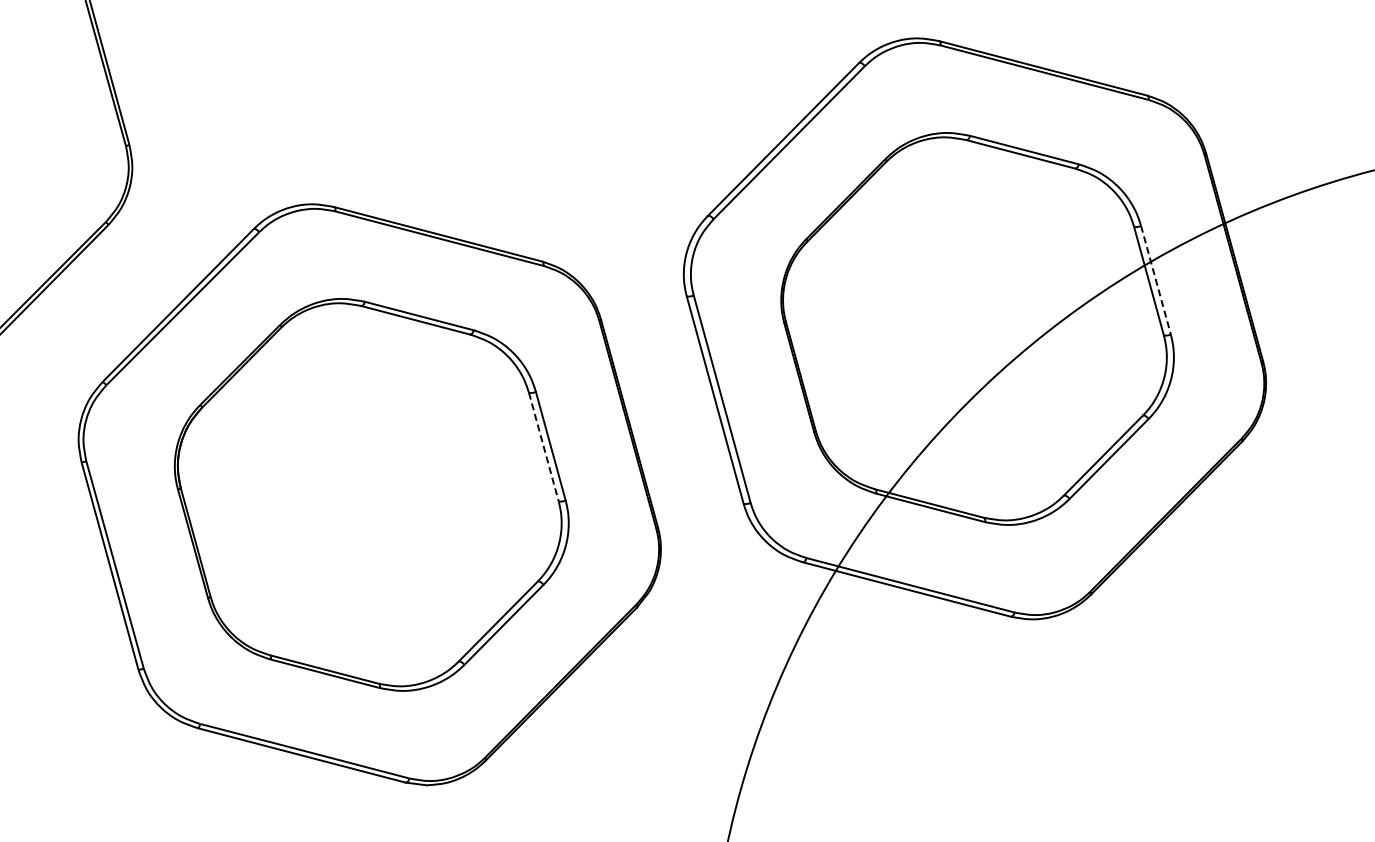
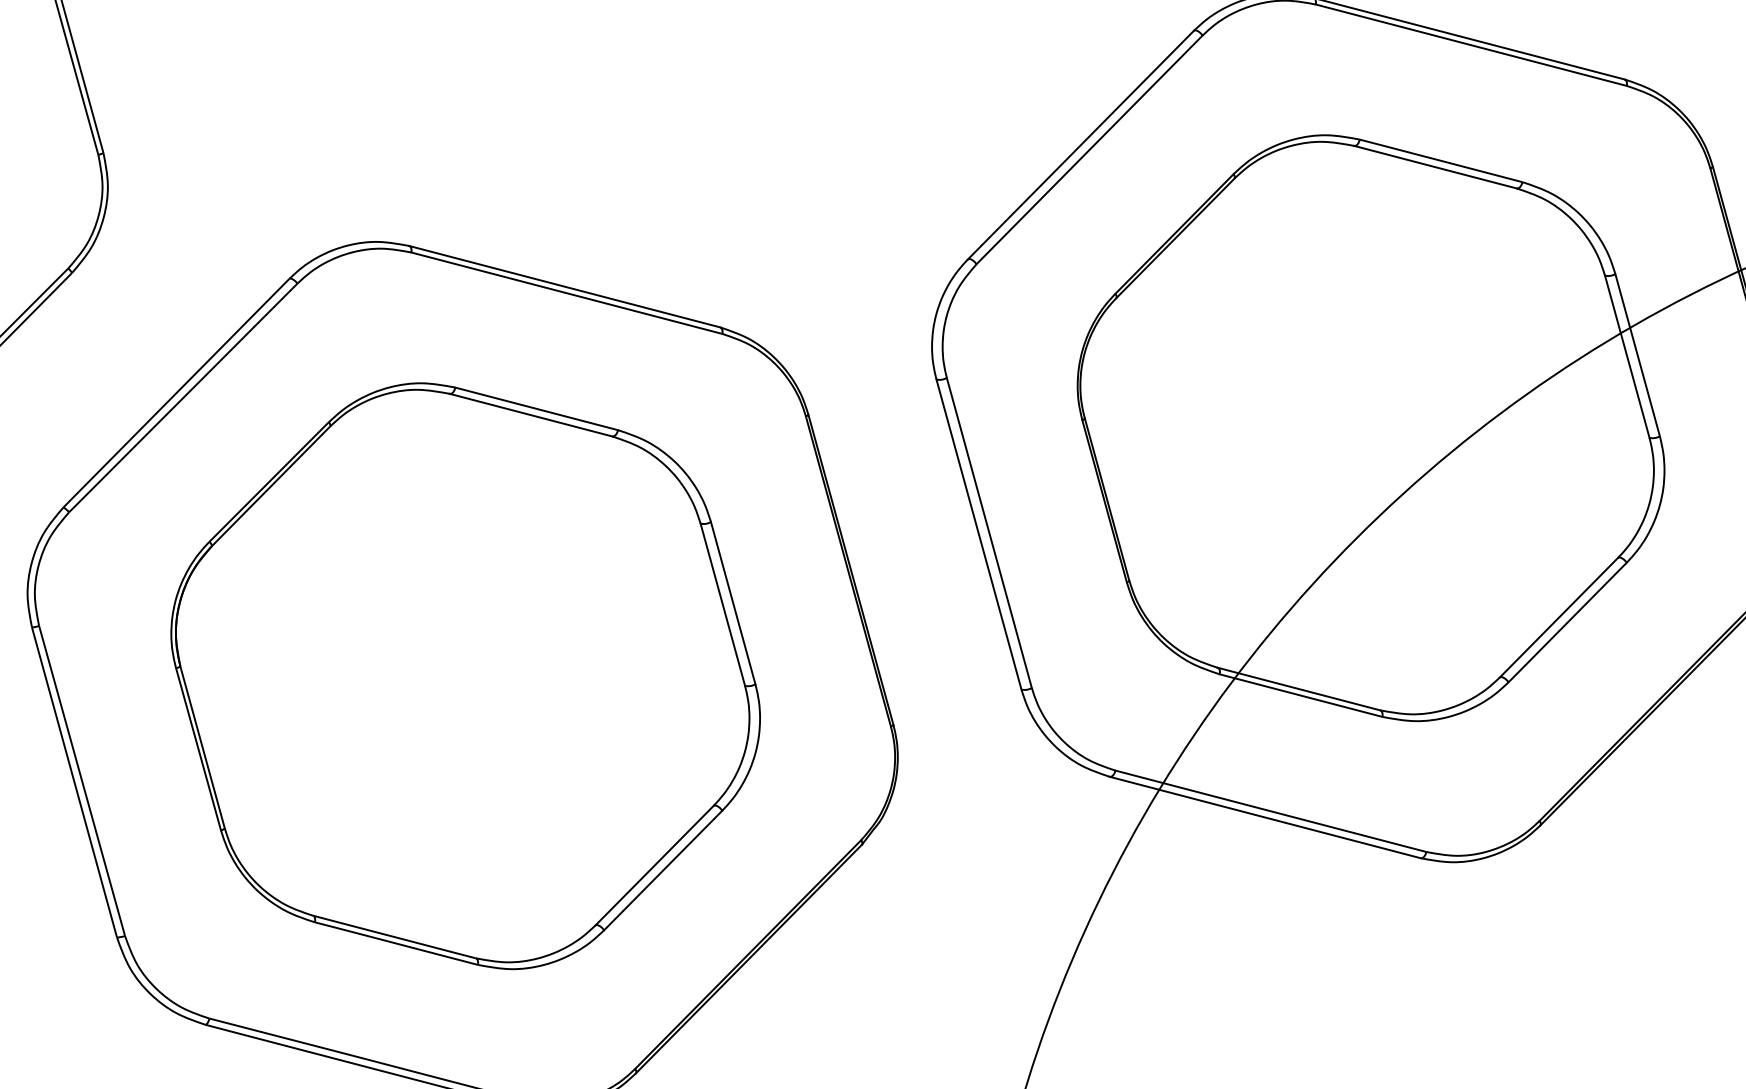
line: (1156, 280) -> (1638, 355), dashed -> solid
line: (543, 447) -> (722, 605), dashed -> solid

